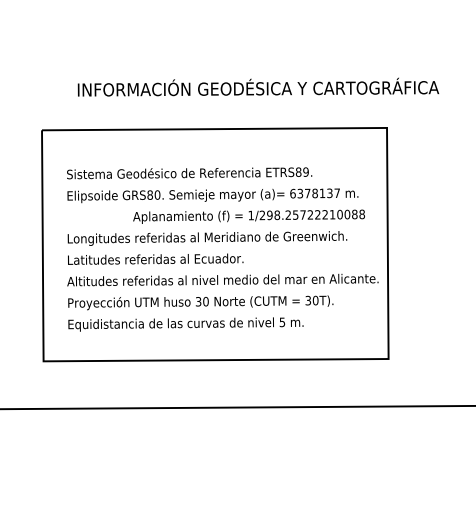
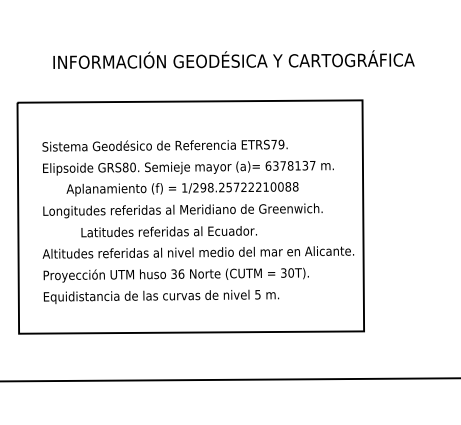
text: (298, 171) -> (274, 143), ETRS89. -> ETRS79.
text: (248, 216) -> (182, 188), moved
text: (155, 258) -> (169, 230), moved
text: (205, 301) -> (181, 273), 30 -> 36

